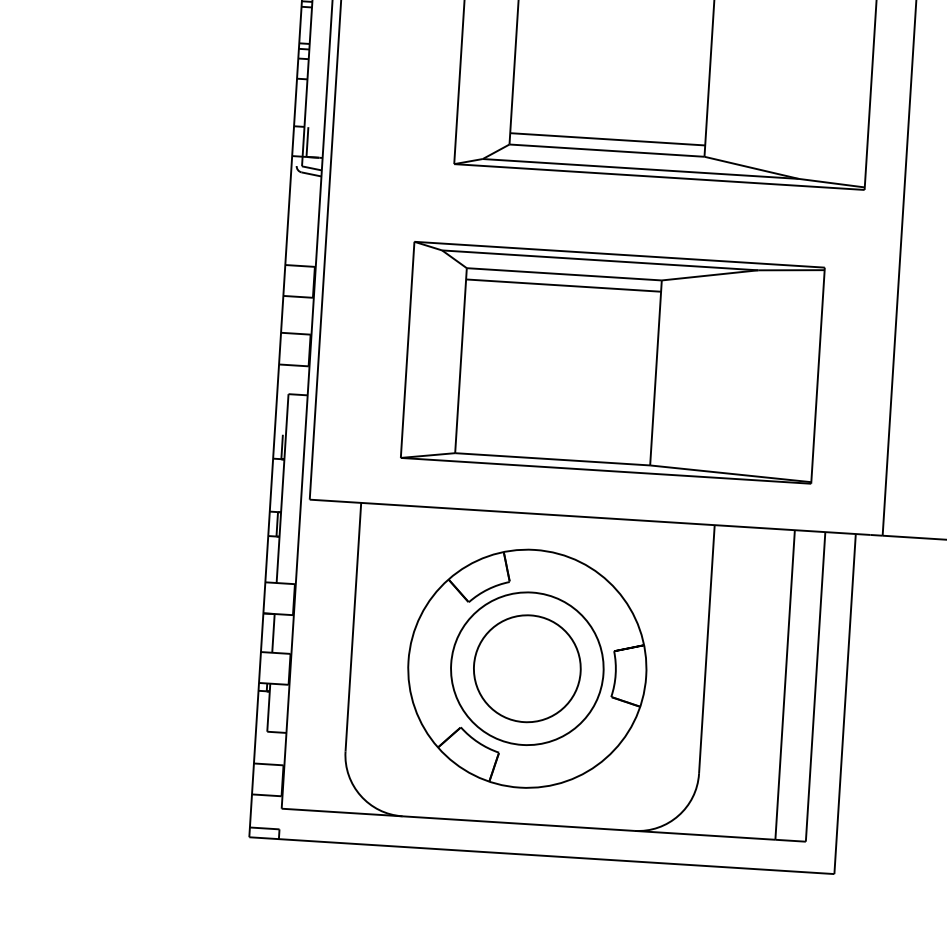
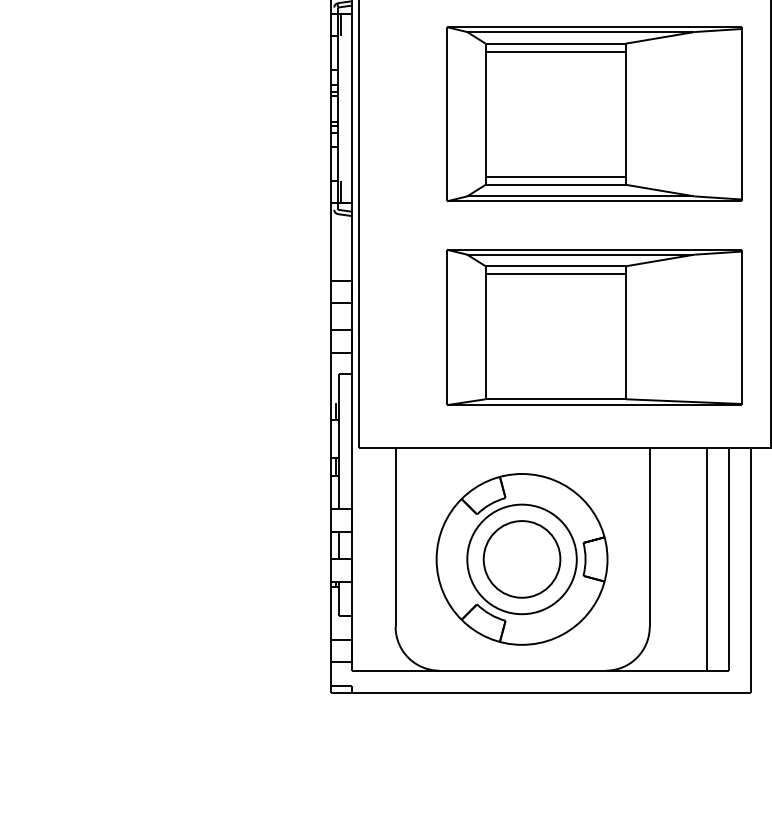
part: (612, 362) -> (594, 327), moved

